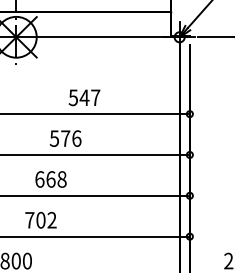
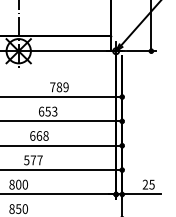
text: (84, 98) -> (59, 87), 547 -> 789
text: (64, 138) -> (47, 111), 576 -> 653
text: (41, 220) -> (33, 160), 702 -> 577

